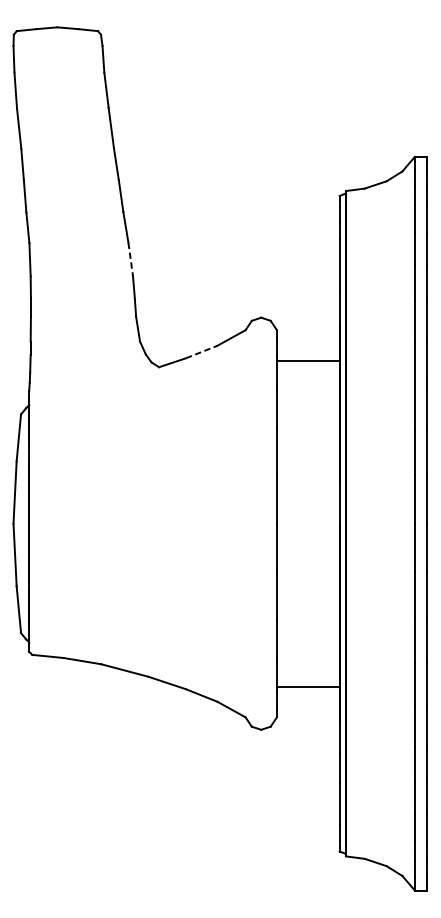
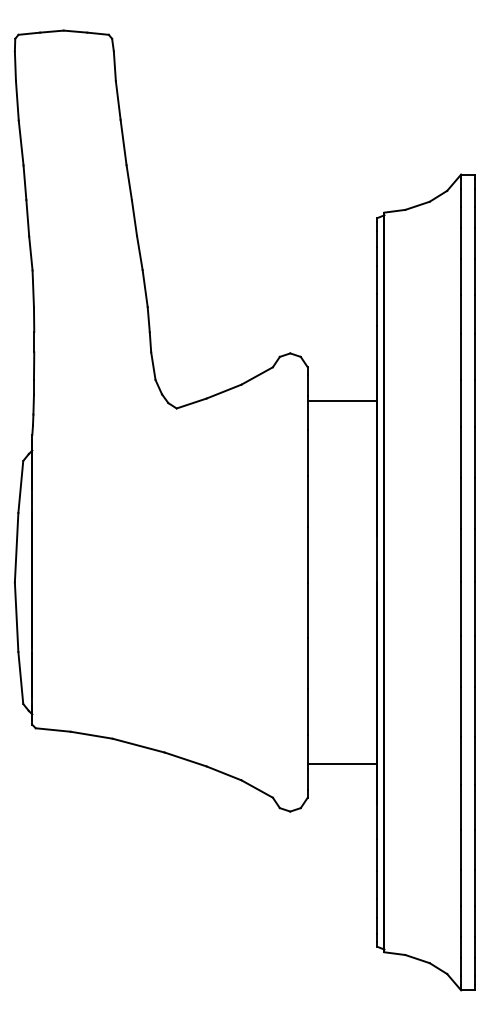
line: (130, 259) -> (145, 288), dashed -> solid
line: (202, 351) -> (224, 391), dashed -> solid

